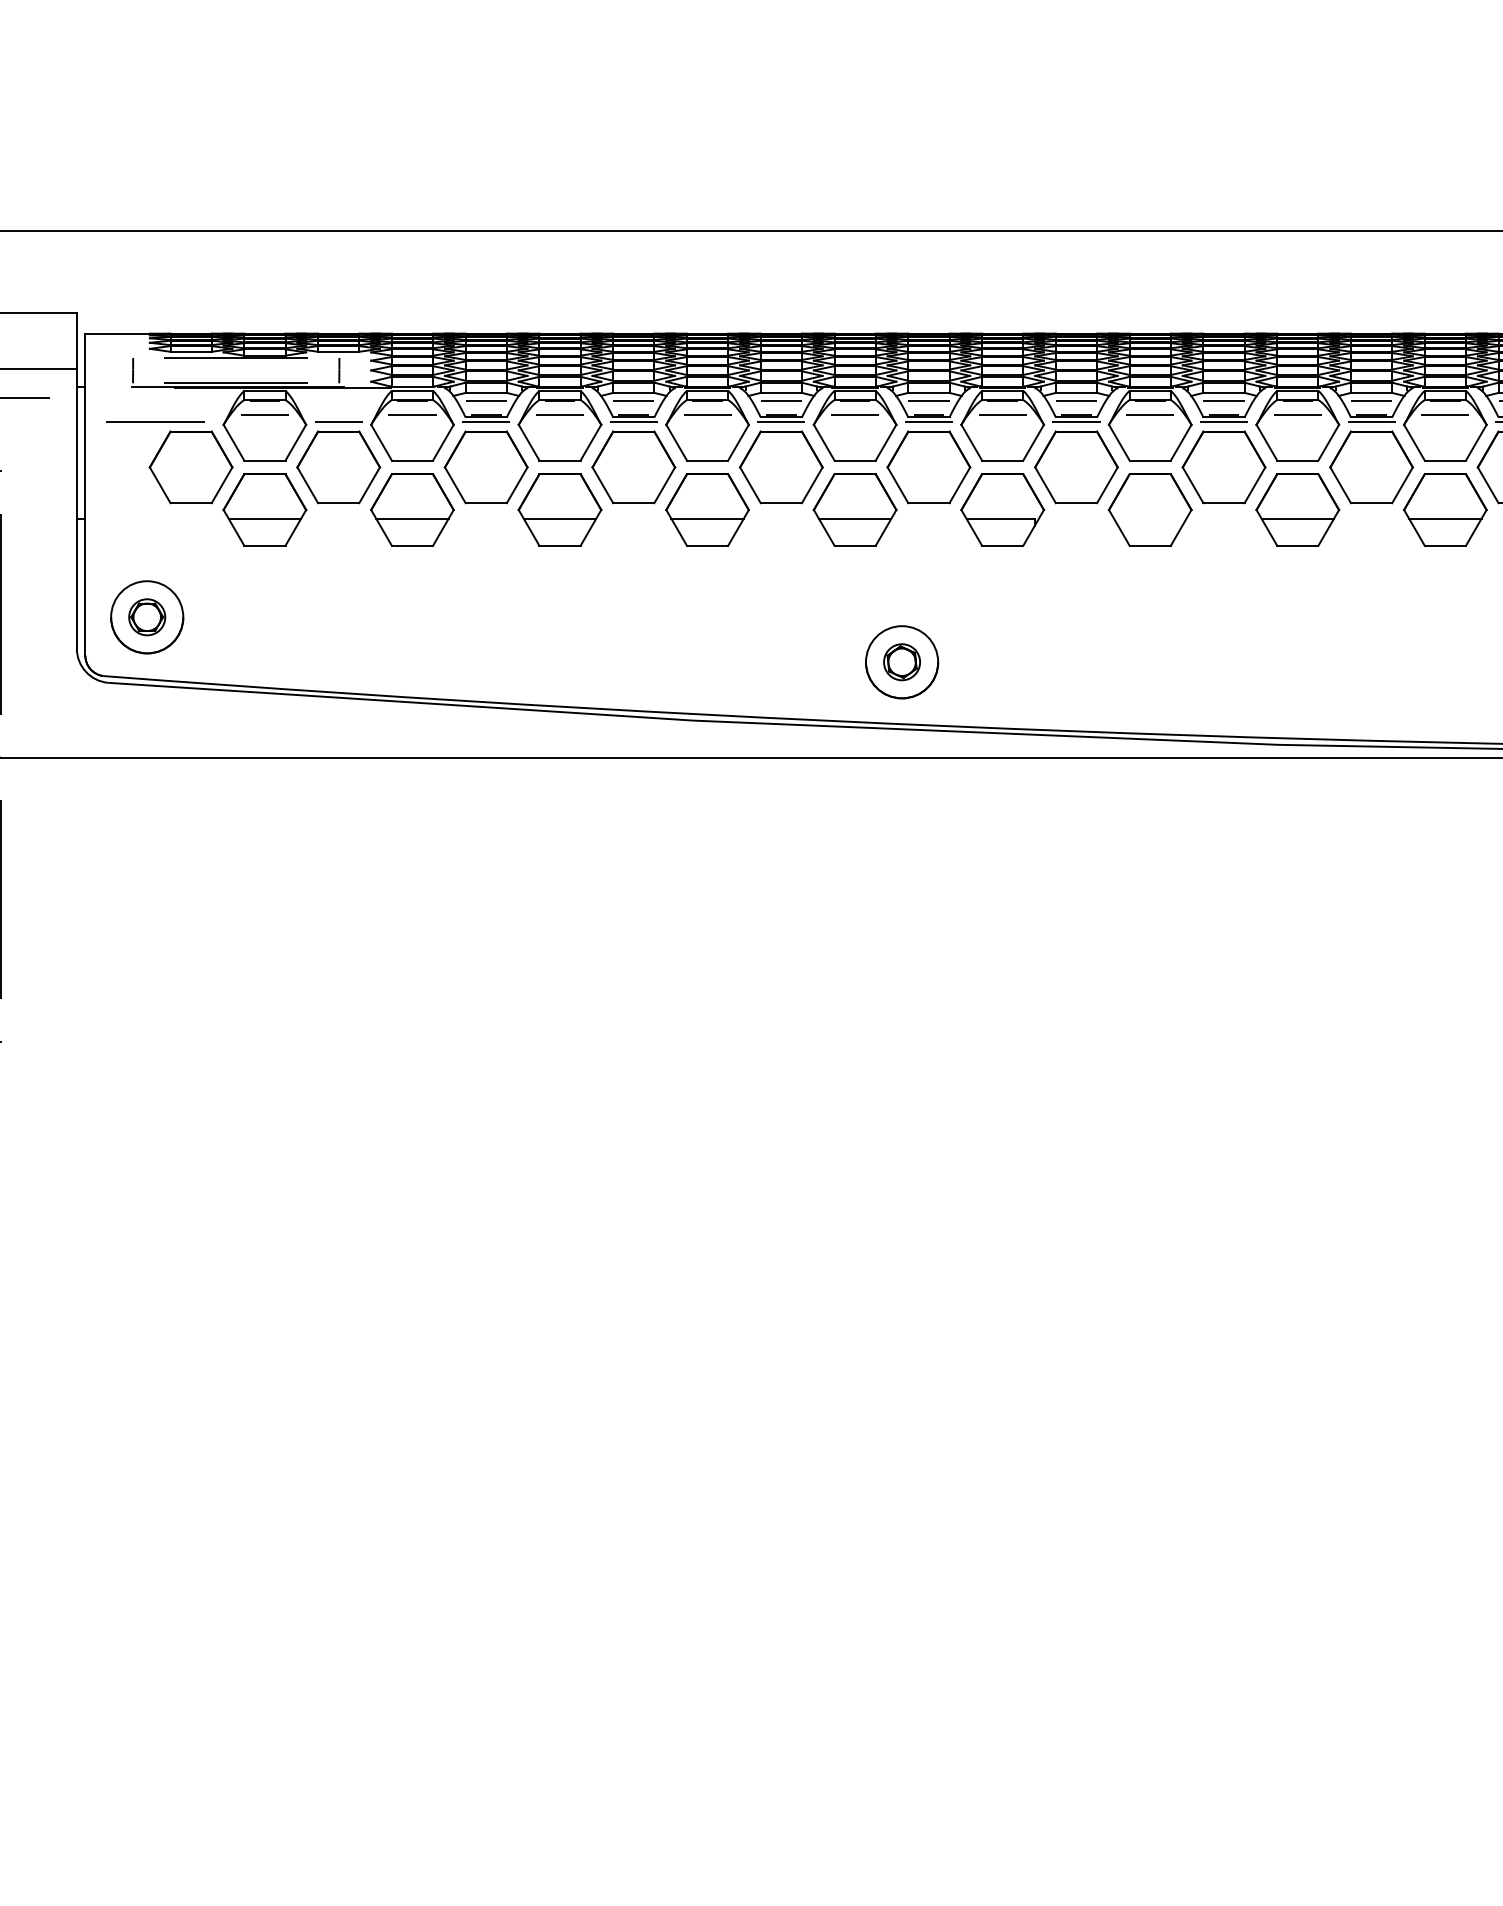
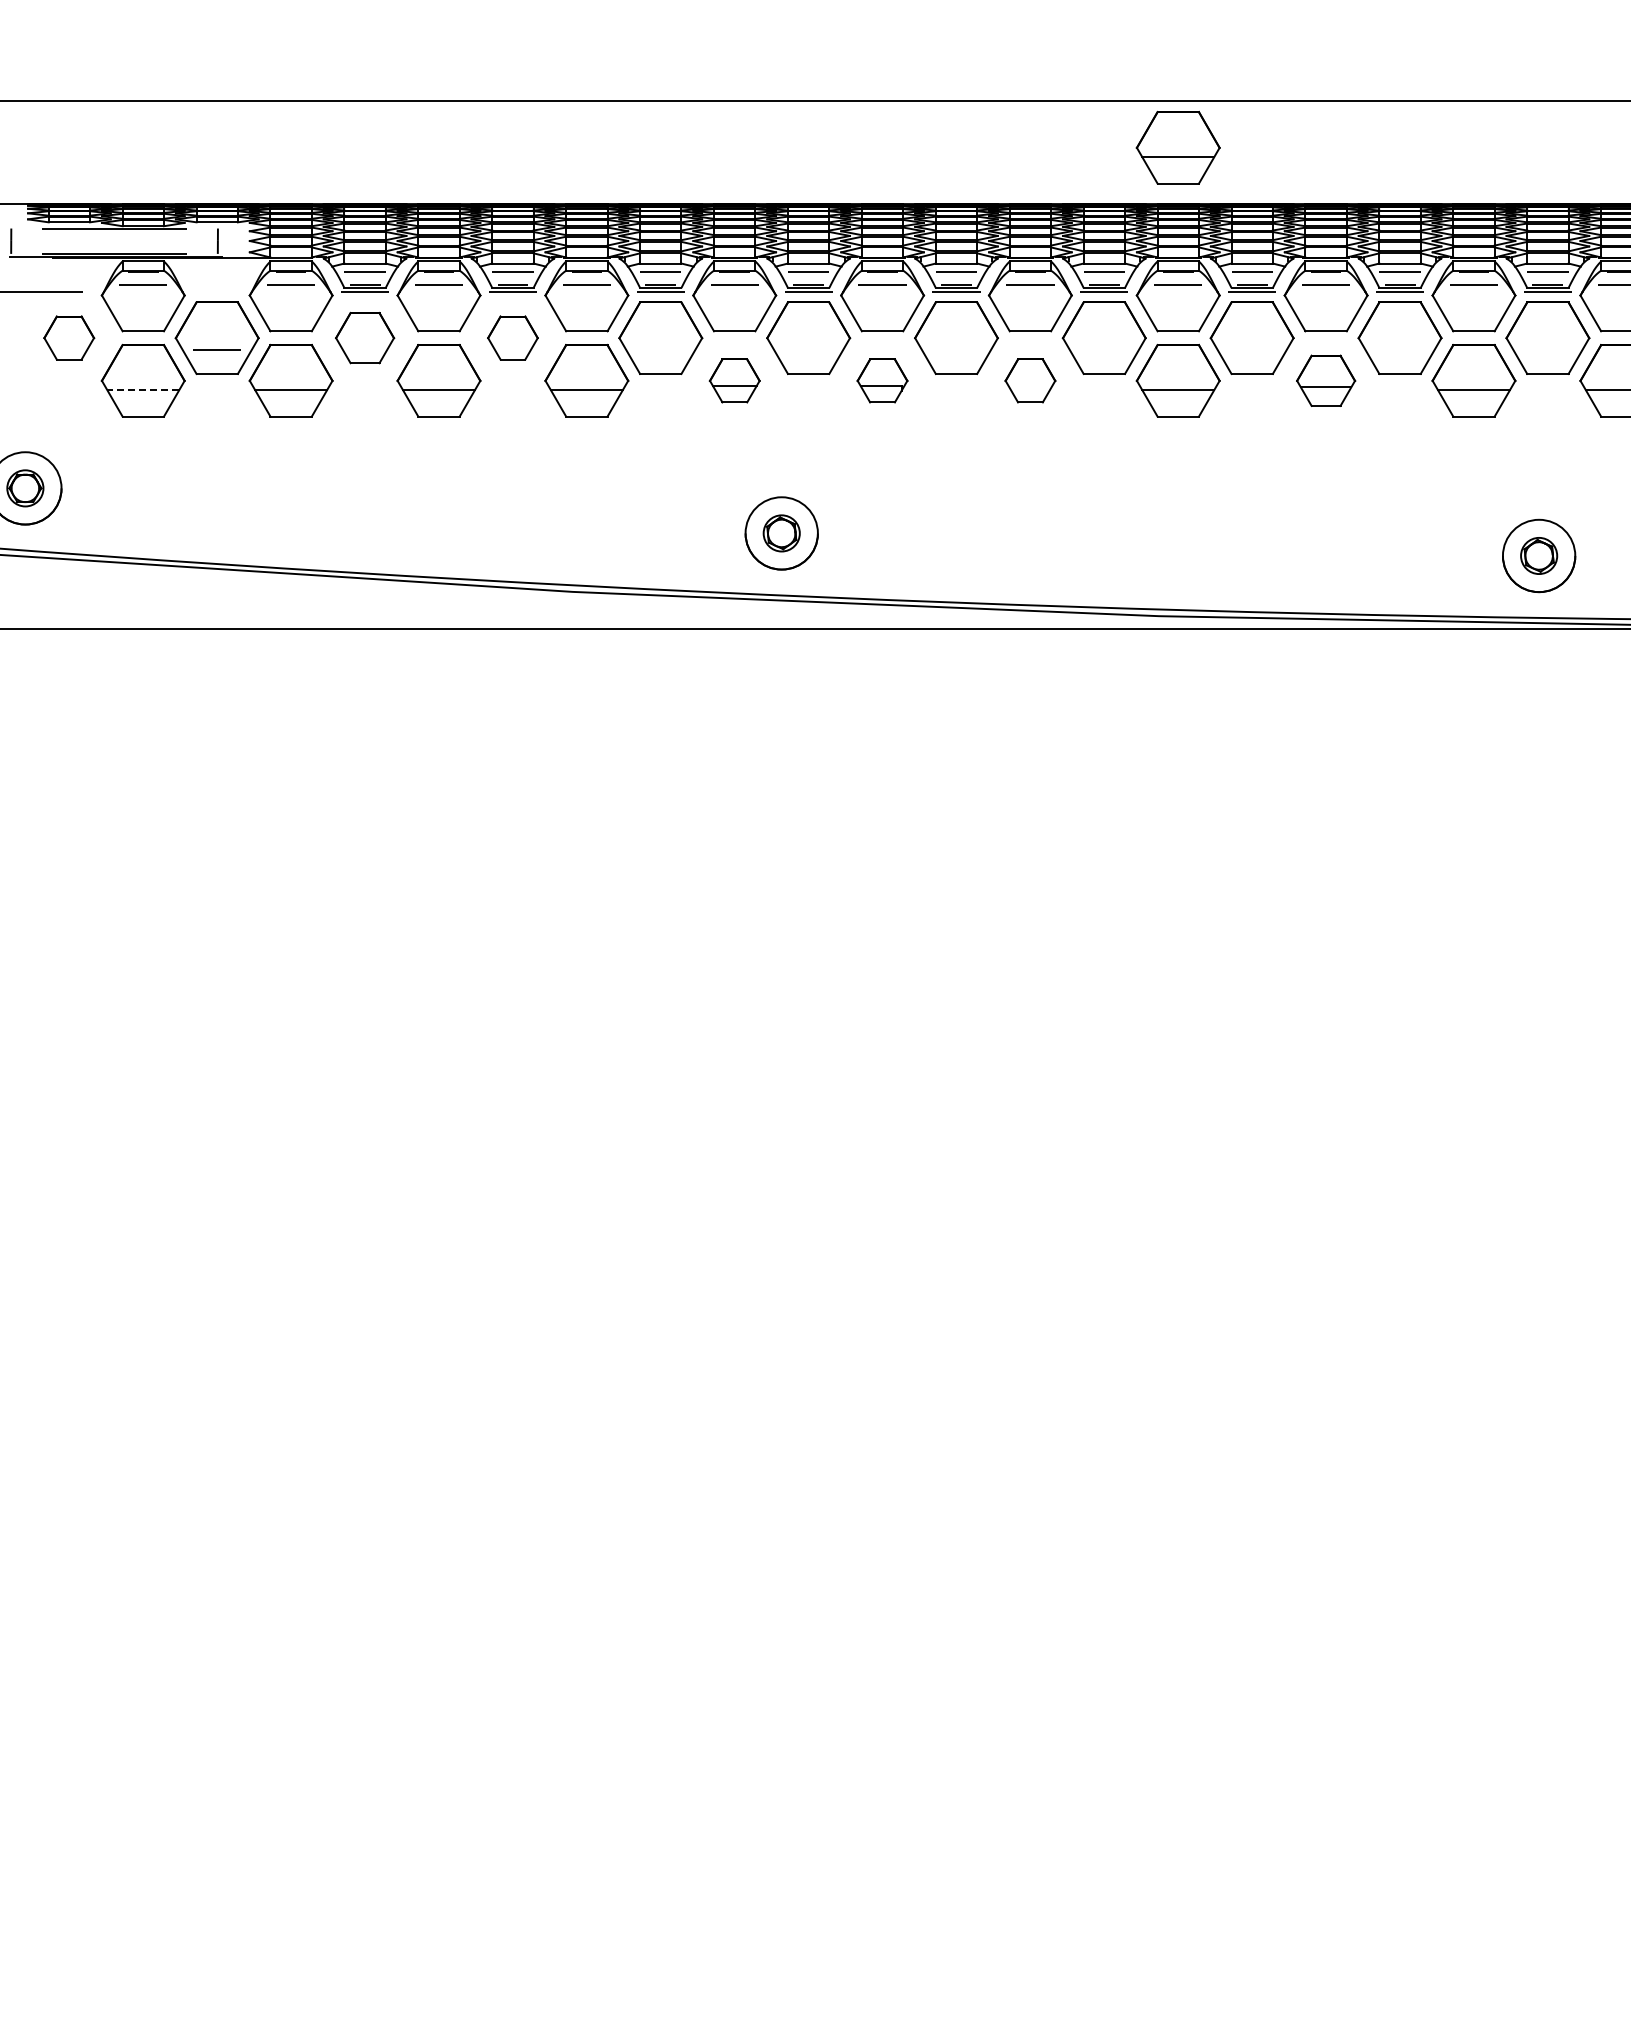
part: (1297, 277) -> (1177, 147), added
line: (337, 420) -> (216, 349), moved
part: (190, 466) -> (68, 337), size x0.6
part: (485, 466) -> (364, 337), size x0.7
part: (633, 466) -> (512, 337), size x0.6
part: (854, 509) -> (734, 380), size x0.6
part: (1002, 509) -> (882, 380), size x0.6
part: (1150, 509) -> (1030, 380), size x0.6
part: (1444, 509) -> (1325, 380), size x0.7
line: (264, 518) -> (142, 389), solid -> dashed

